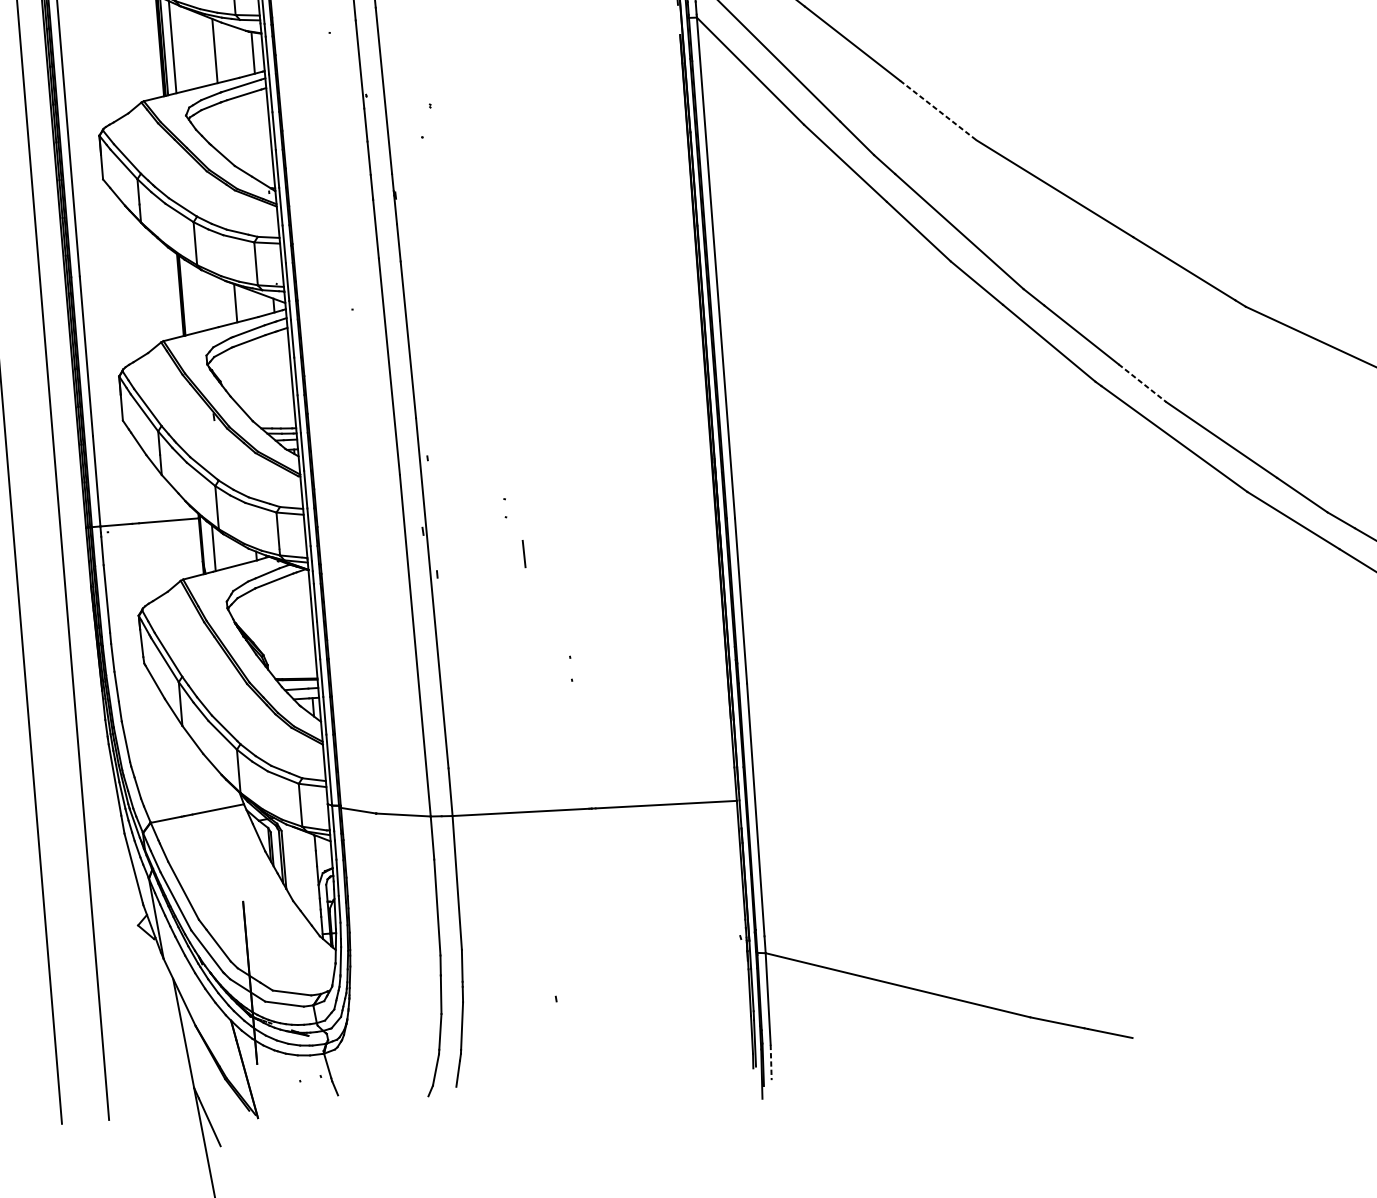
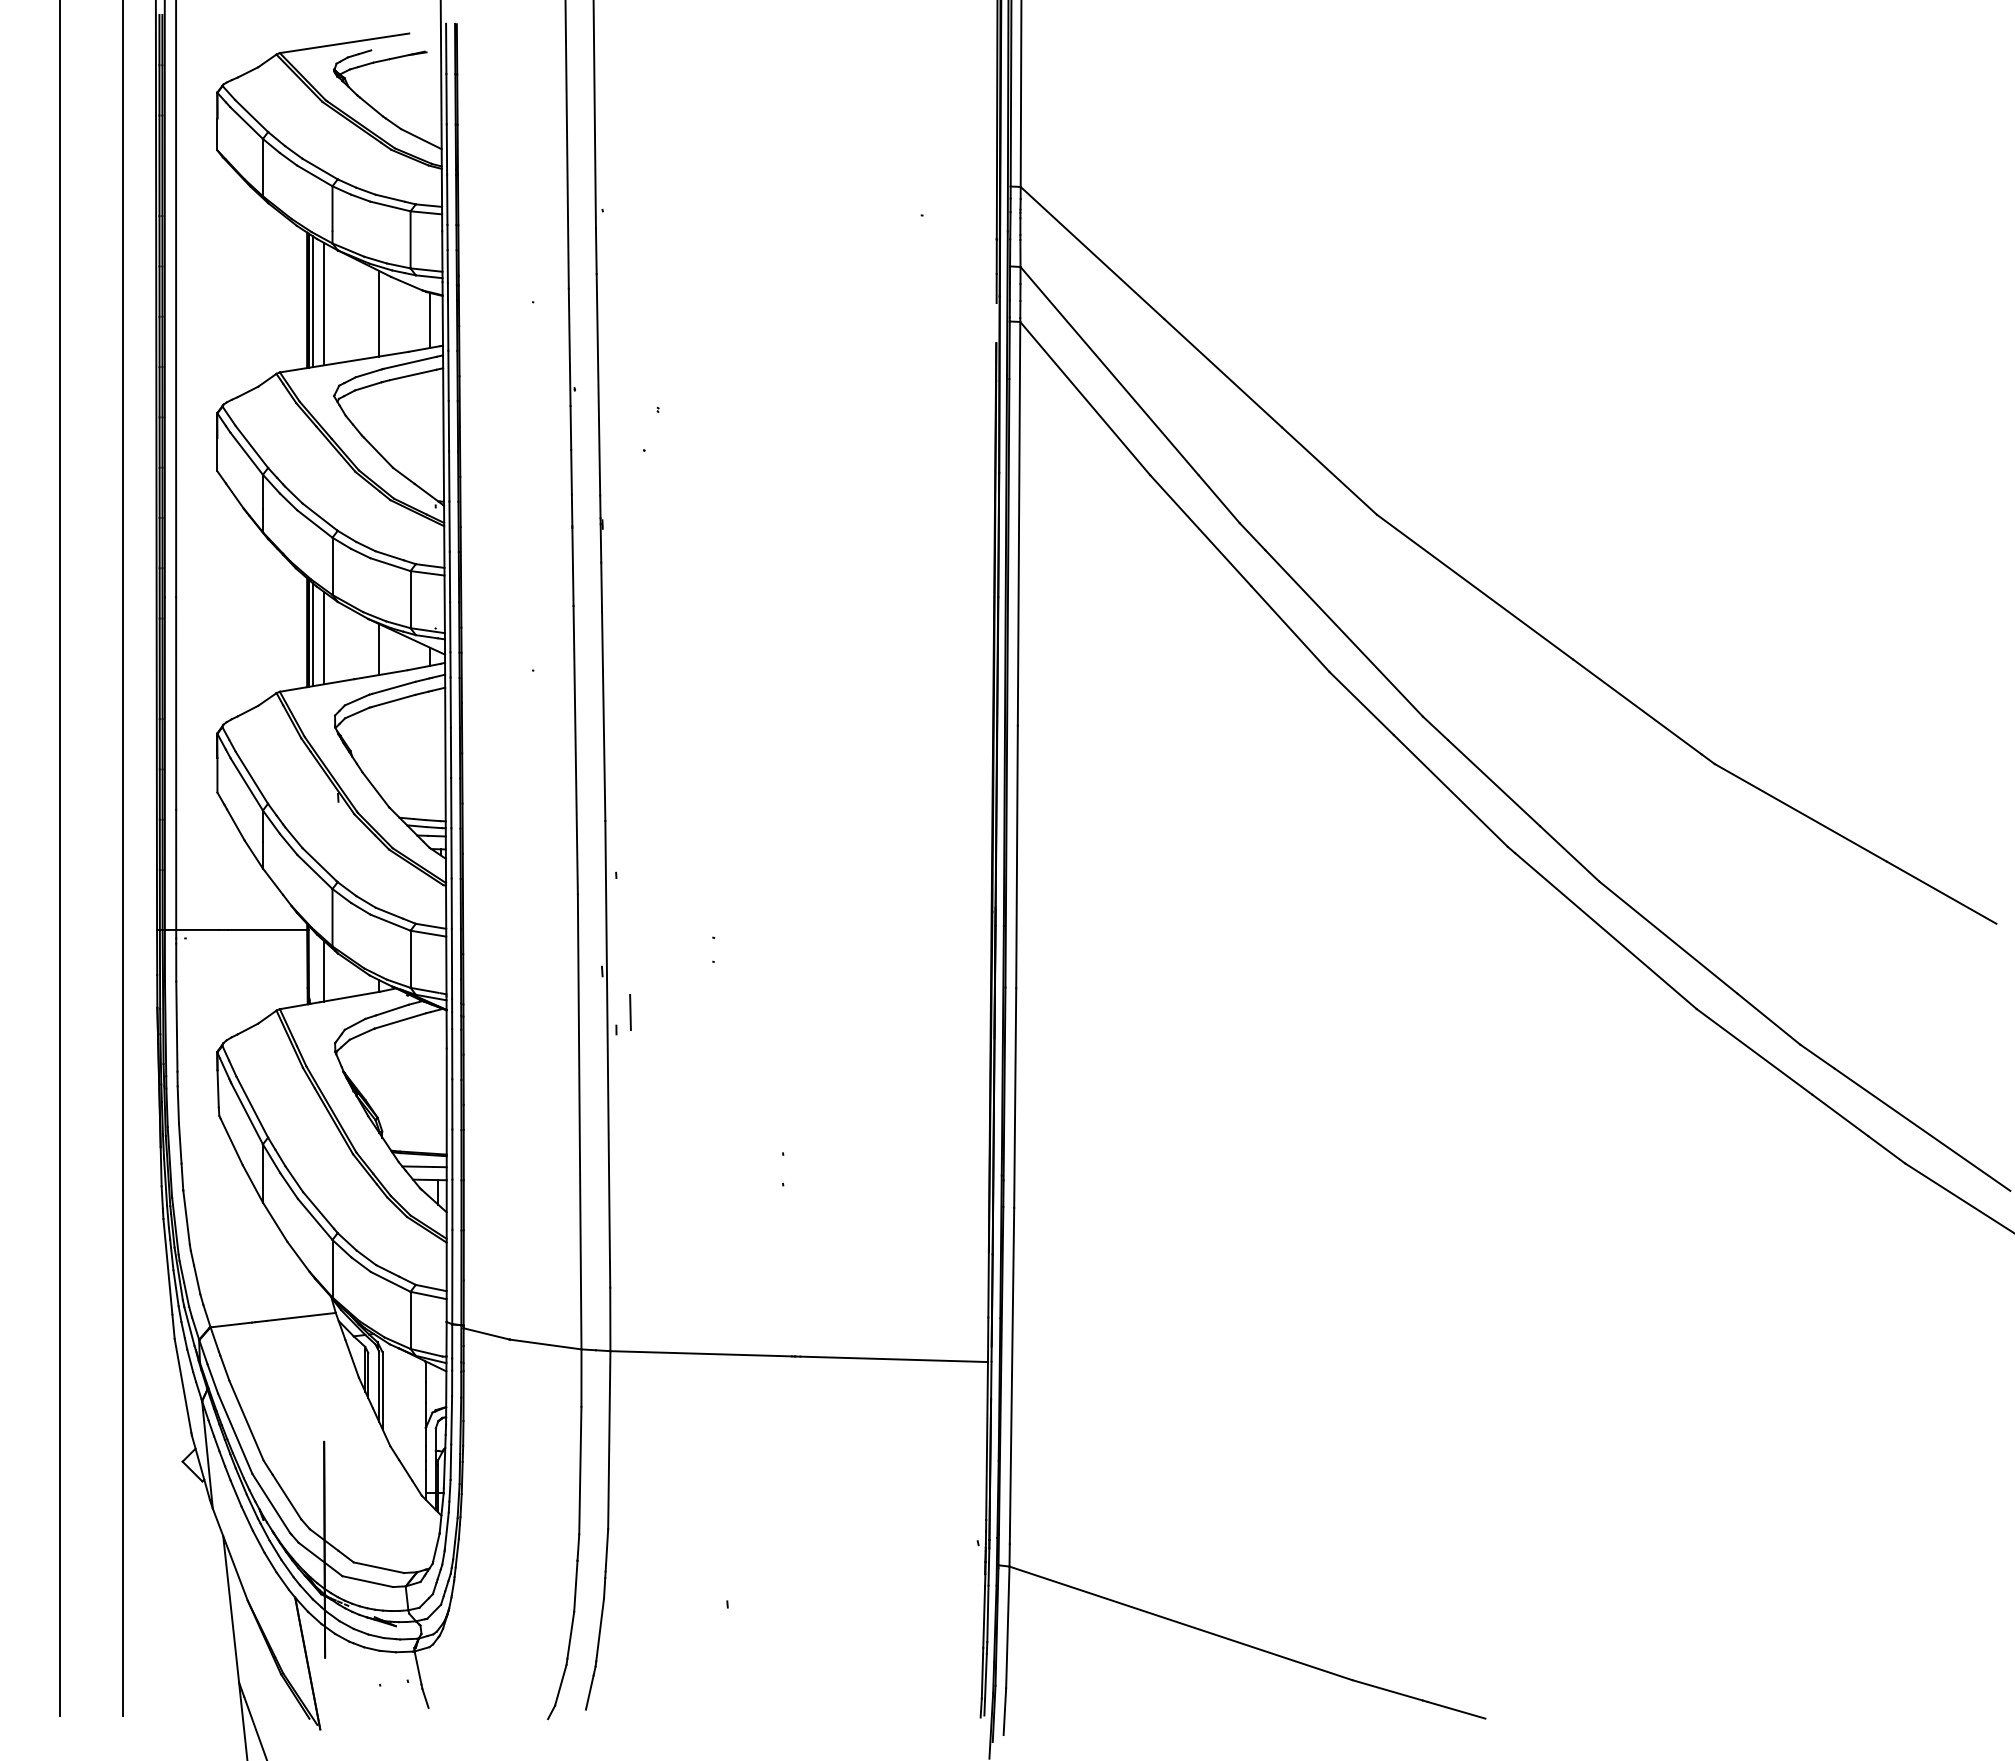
line: (938, 110) -> (1329, 471), dashed -> solid
line: (184, 296) -> (312, 634), added
line: (193, 297) -> (323, 637), added
line: (1143, 383) -> (1570, 854), dashed -> solid
line: (524, 554) -> (630, 1012), moved
line: (770, 1063) -> (1004, 1712), dashed -> solid

